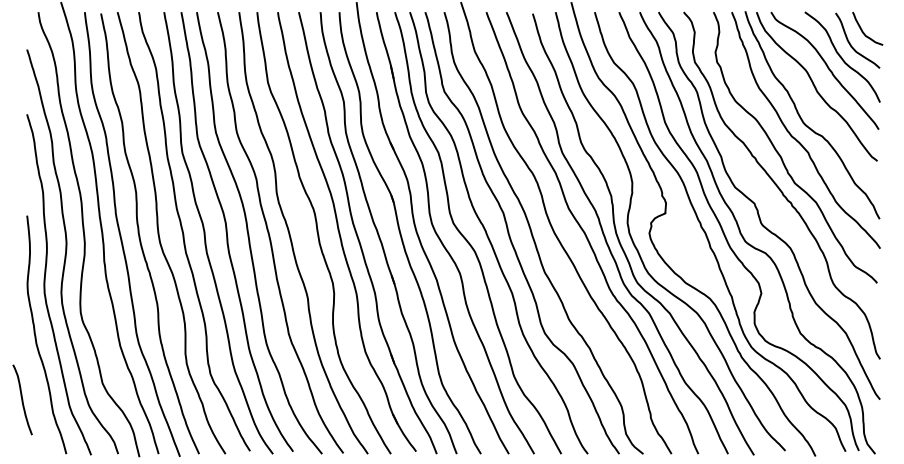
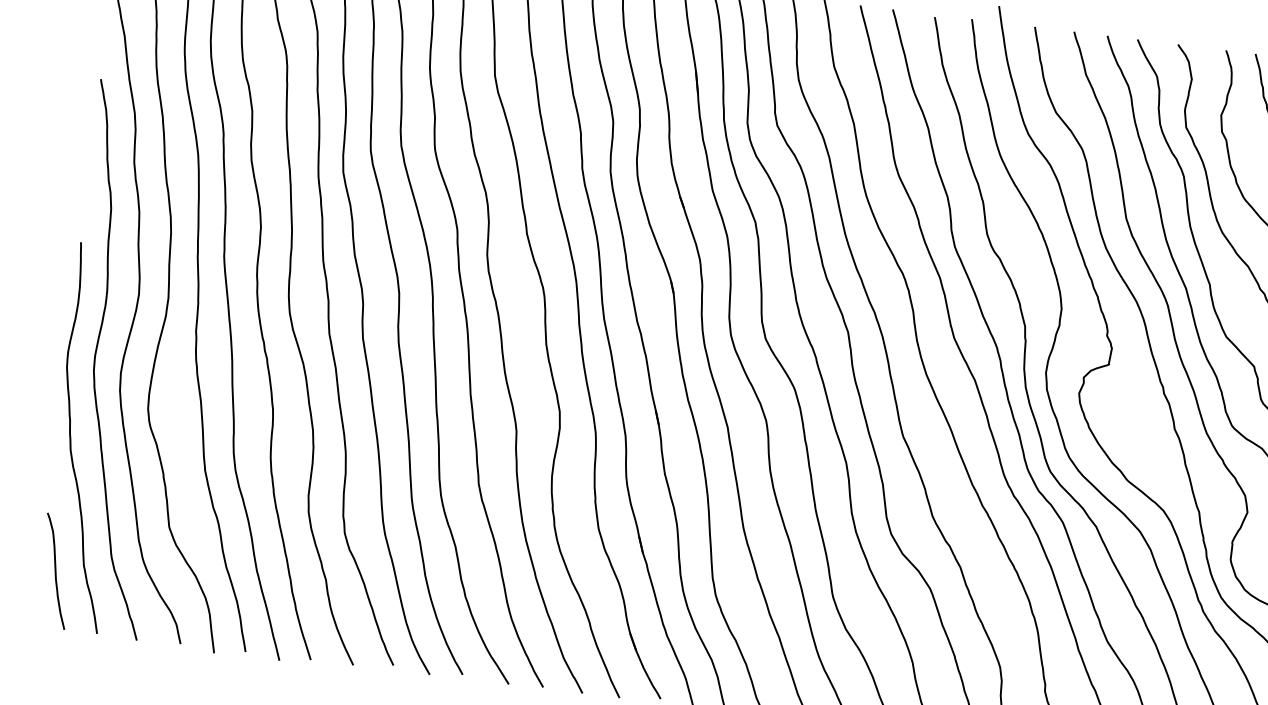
curve: (22, 399) -> (55, 570), moved

